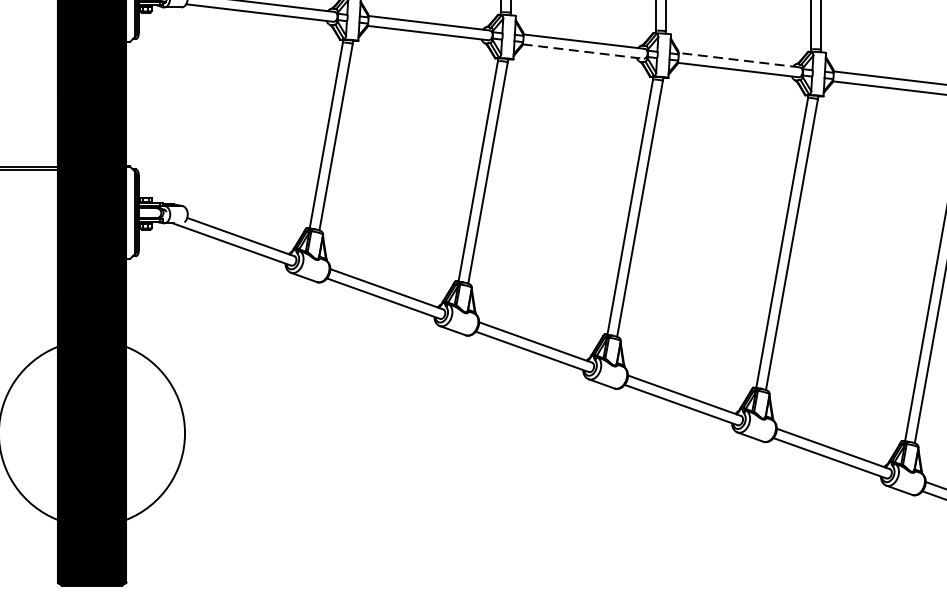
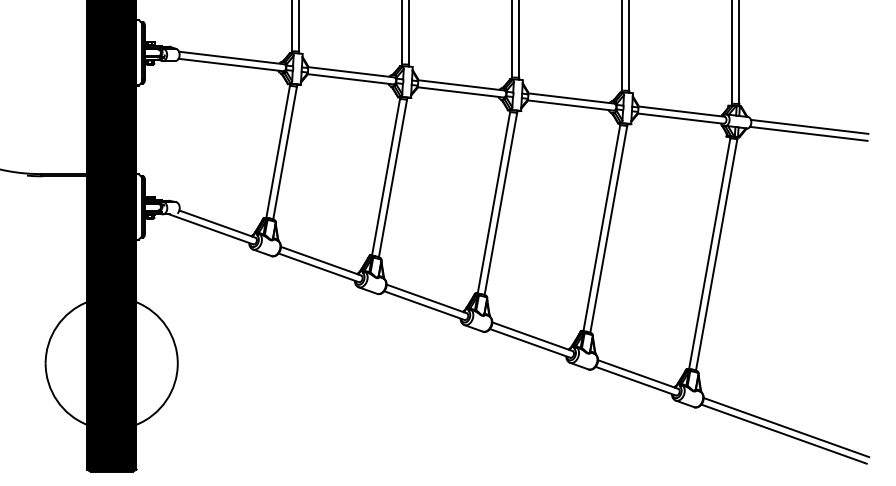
line: (584, 51) -> (461, 92), dashed -> solid
line: (738, 60) -> (570, 98), dashed -> solid

